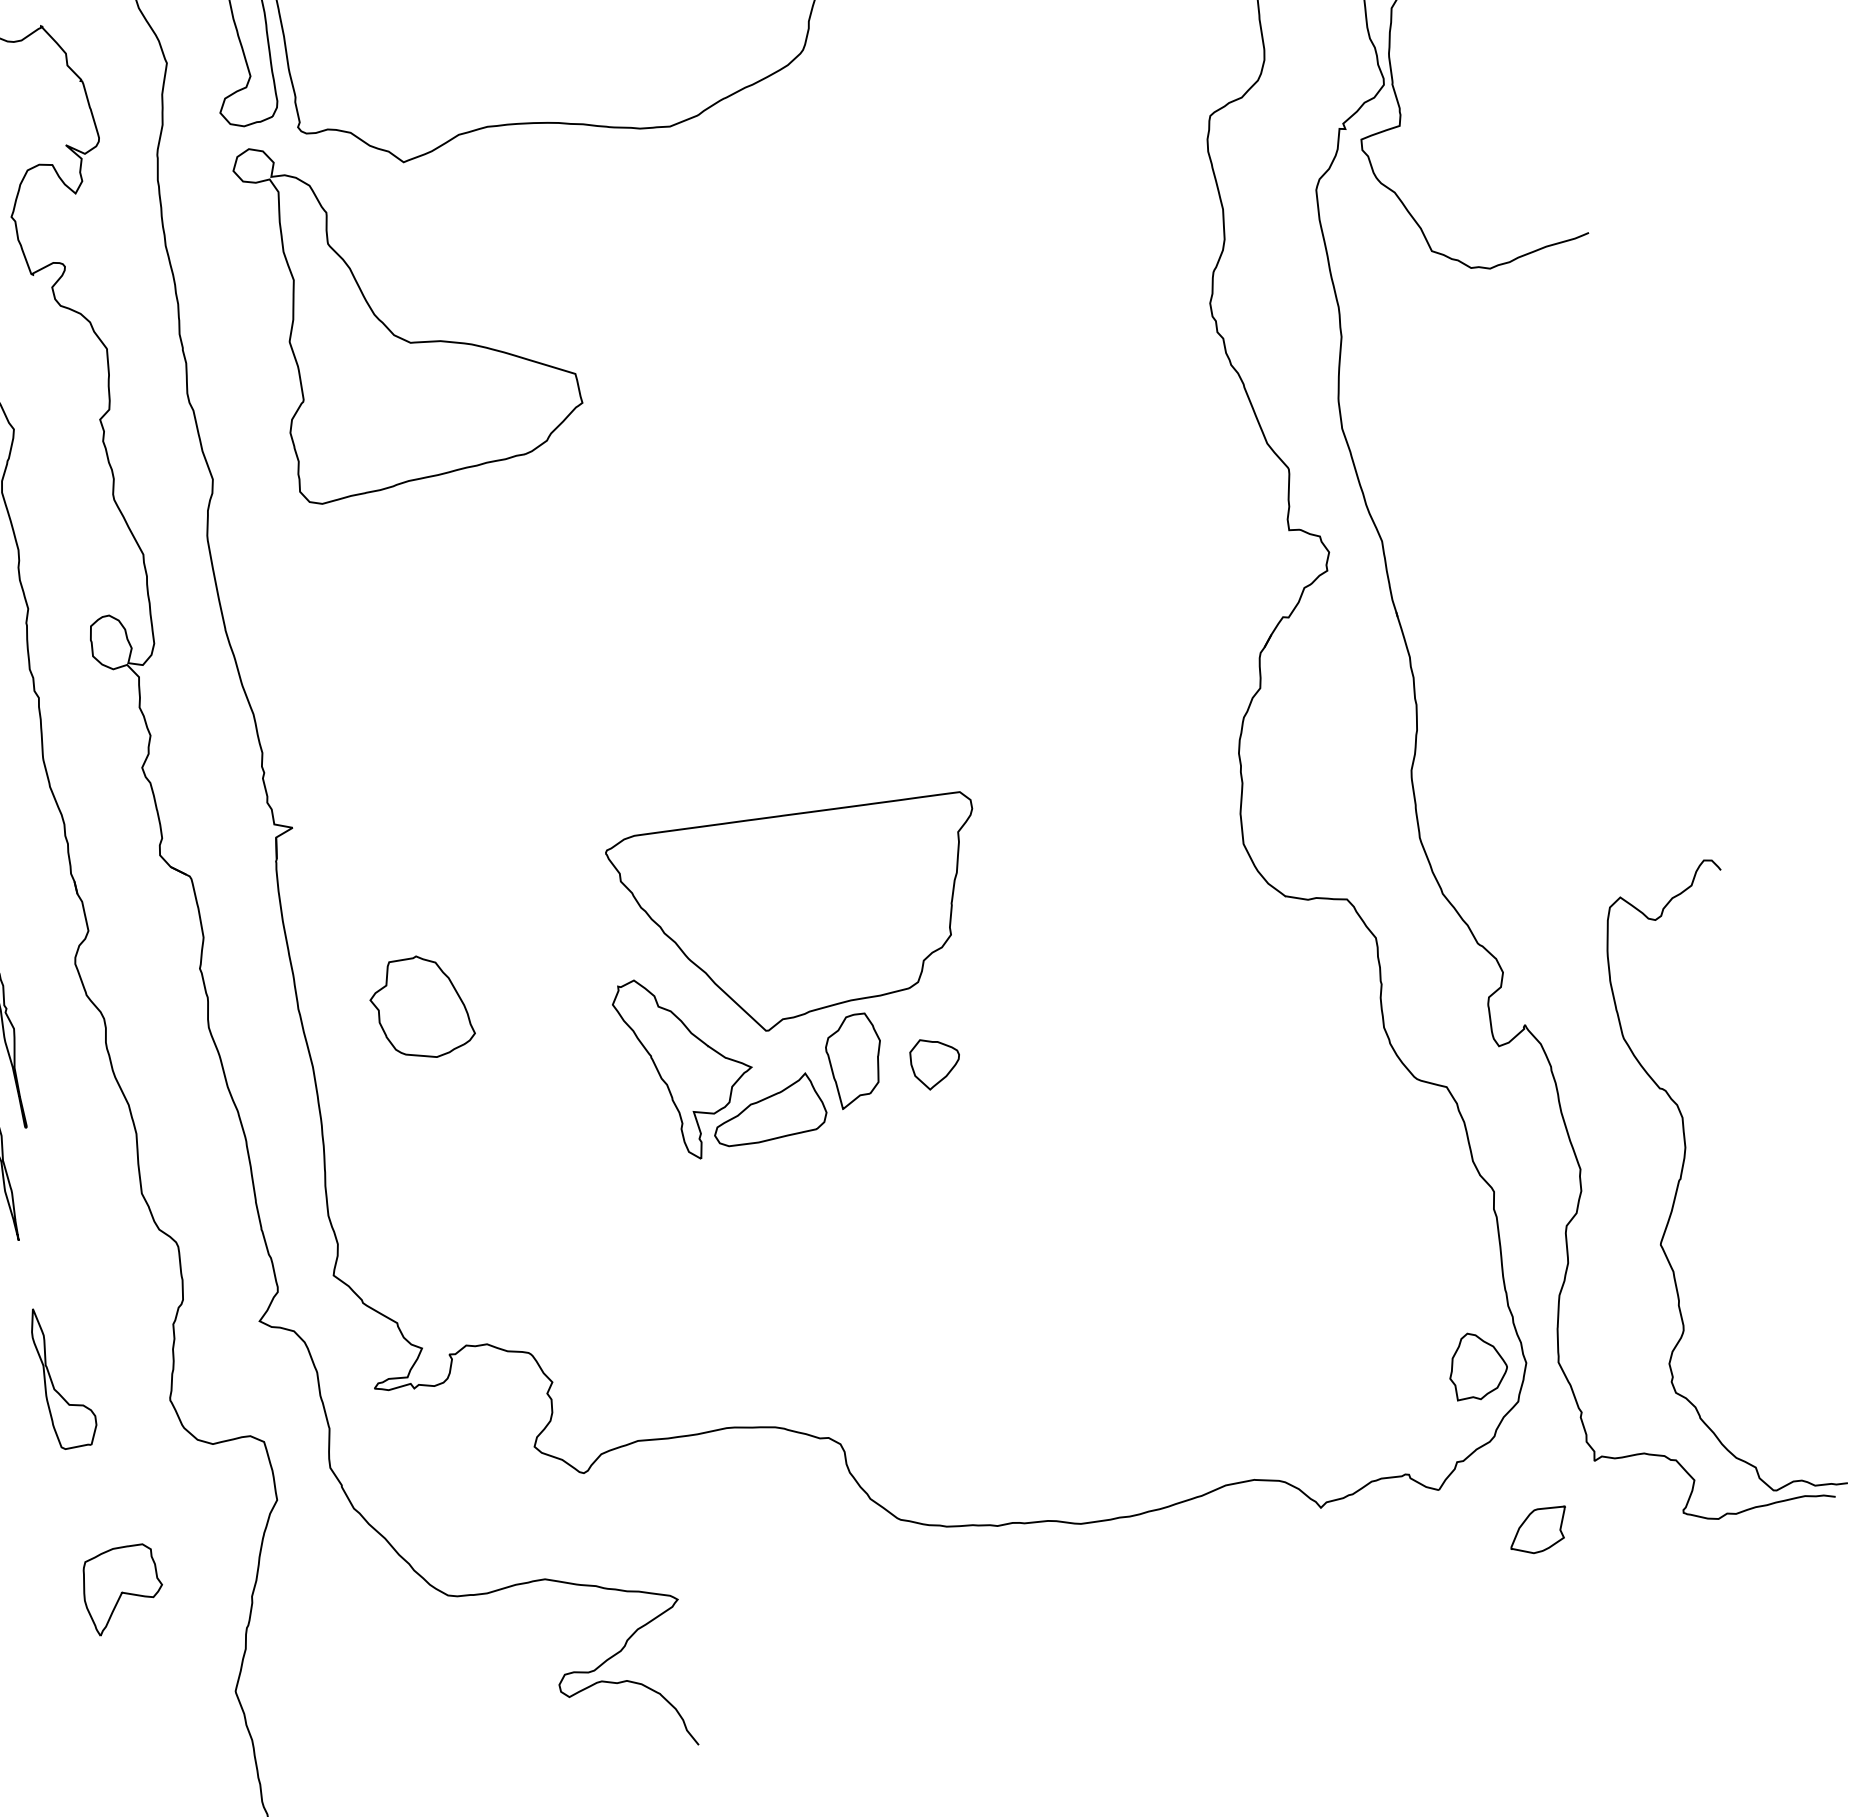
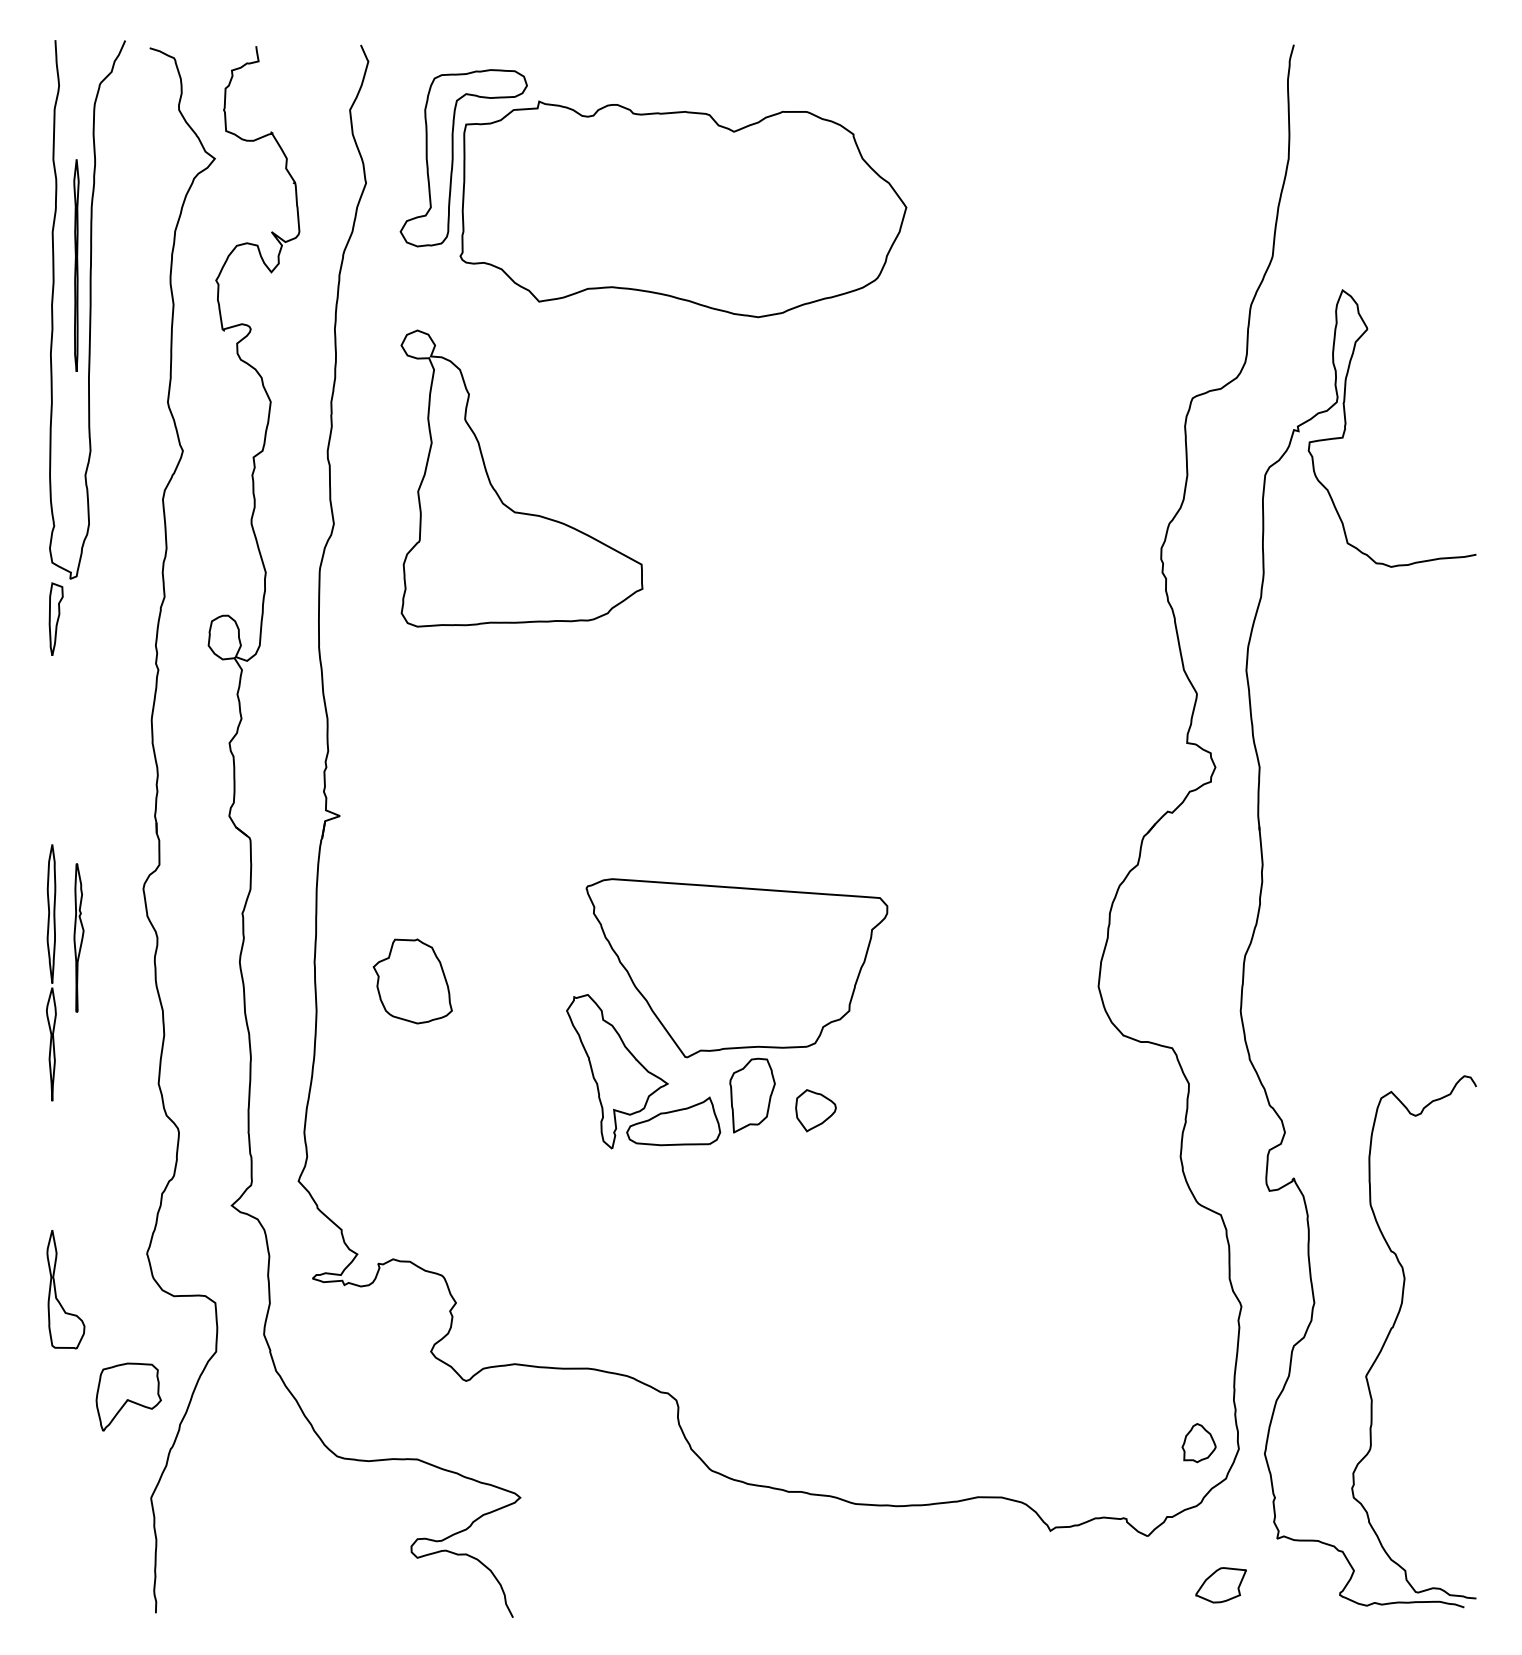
part: (383, 321) -> (496, 490), moved
part: (1476, 1365) -> (1198, 1442), size x0.7
part: (52, 1380) -> (56, 1290), moved
part: (122, 1588) -> (128, 1396), moved

